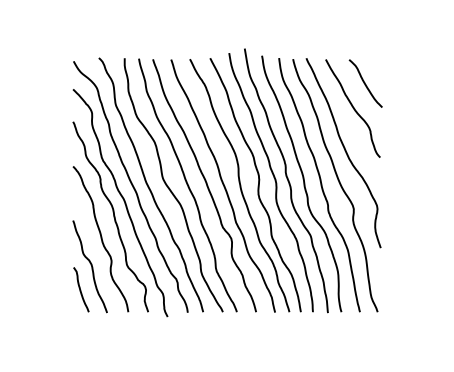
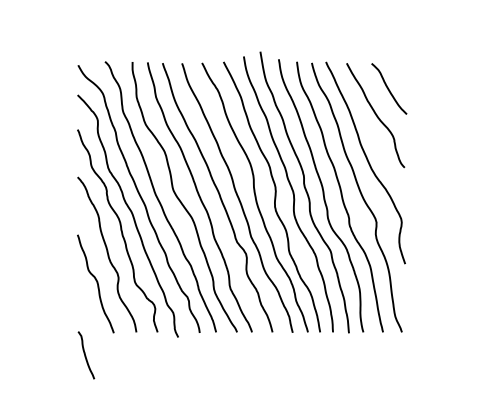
curve: (80, 289) -> (85, 355), moved

